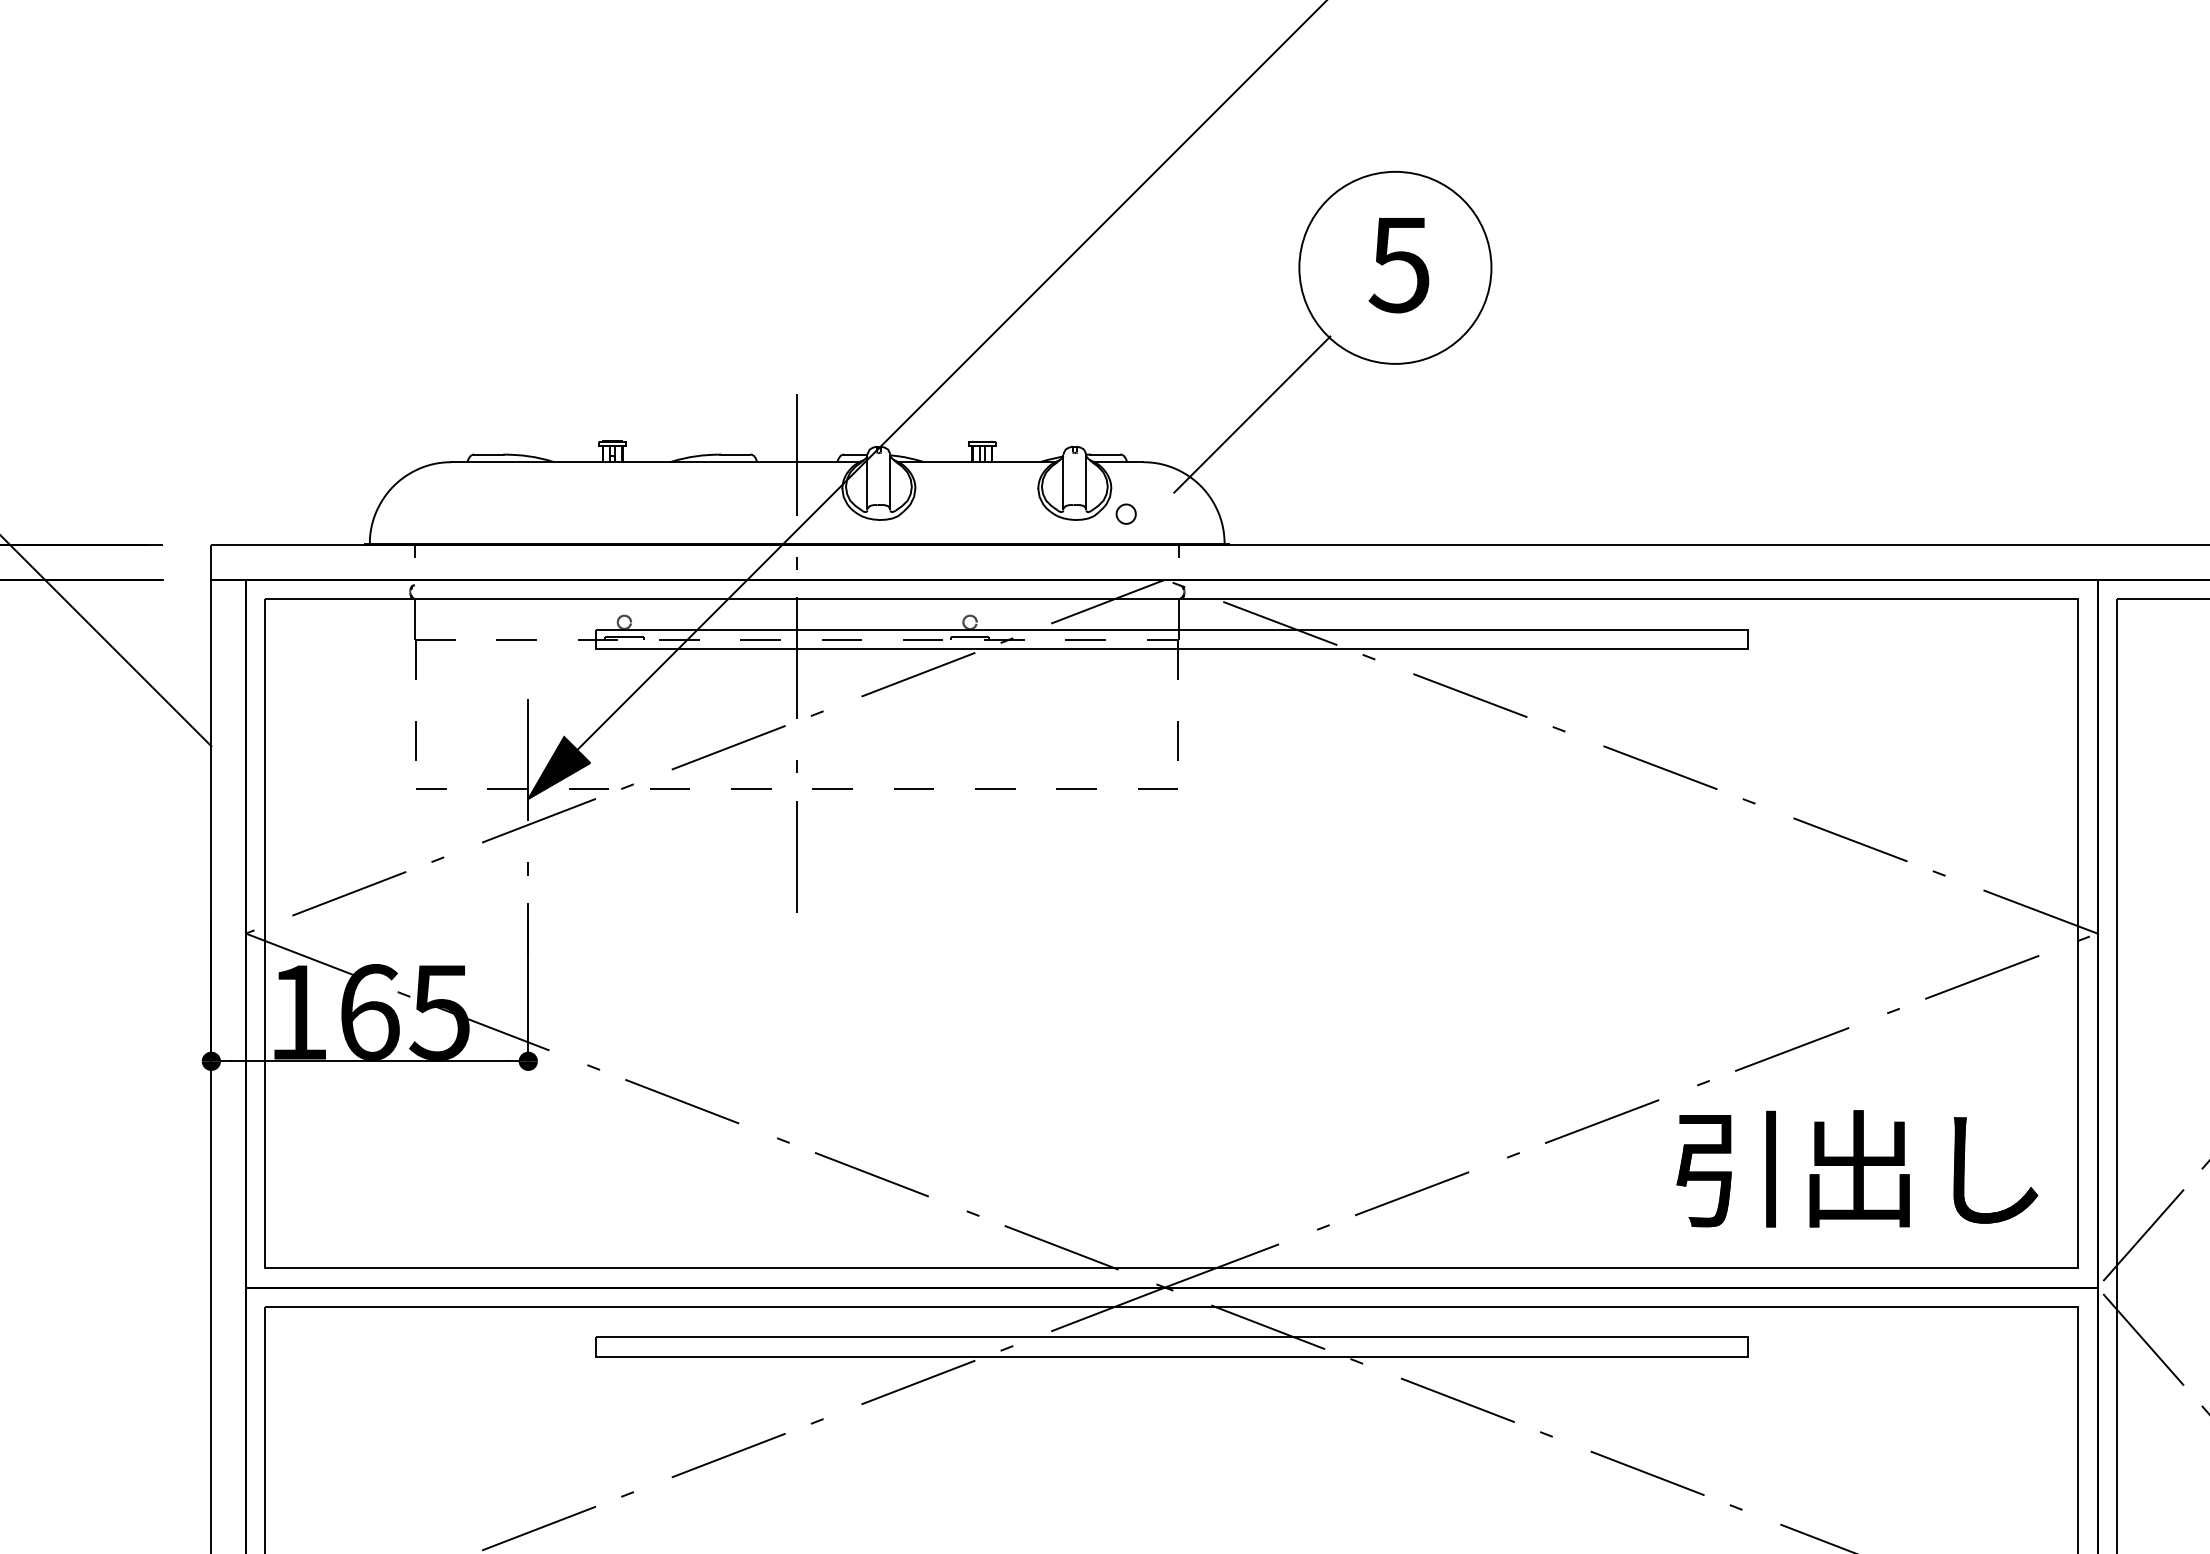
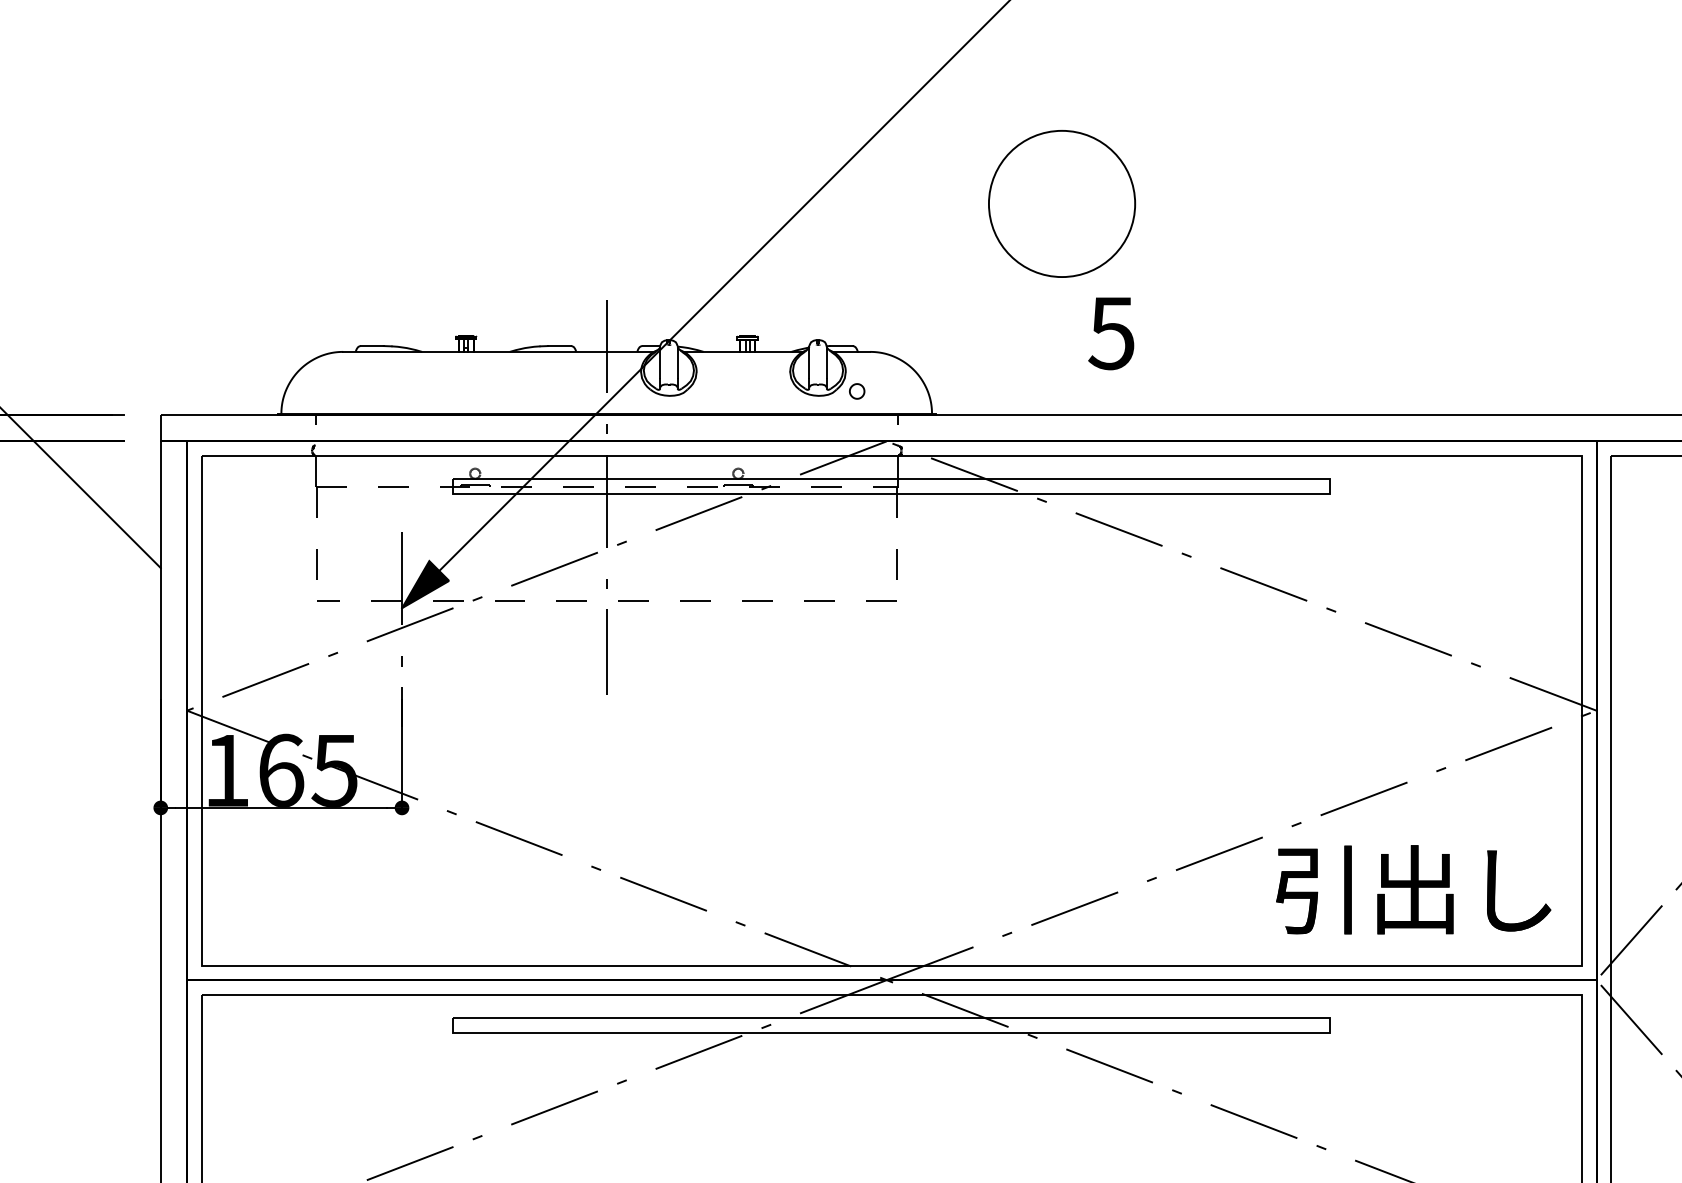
text: (1398, 265) -> (1110, 333), moved
line: (1252, 414) -> (953, 315), removed

